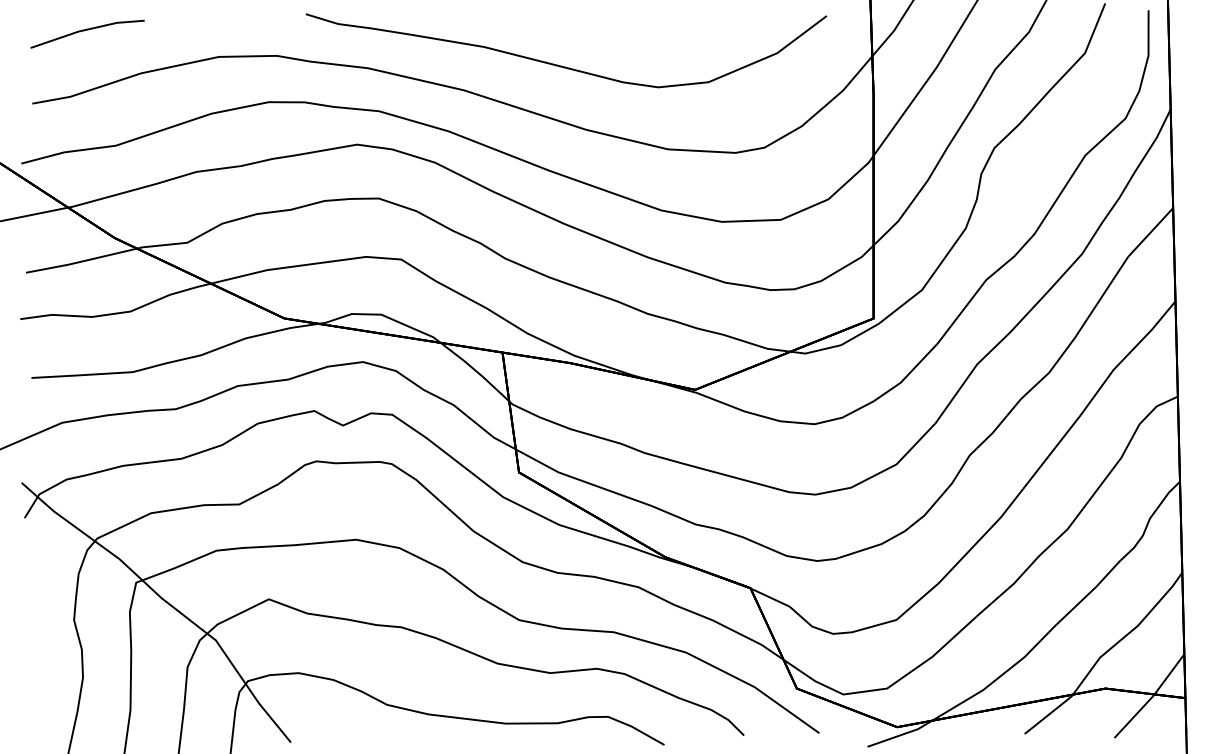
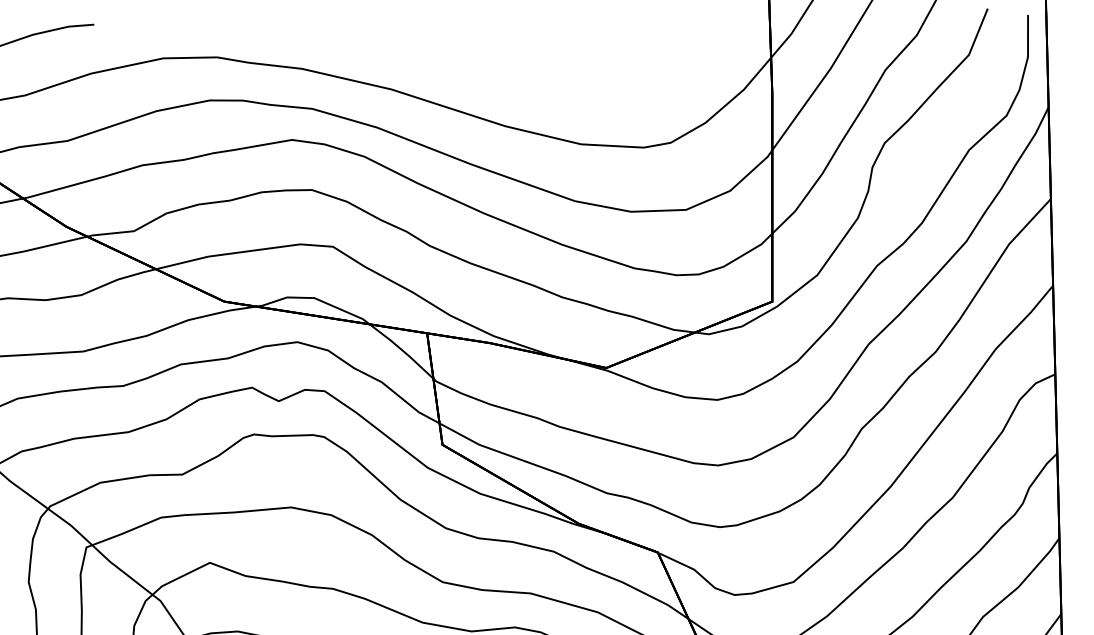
curve: (561, 65) -> (482, 66), removed

